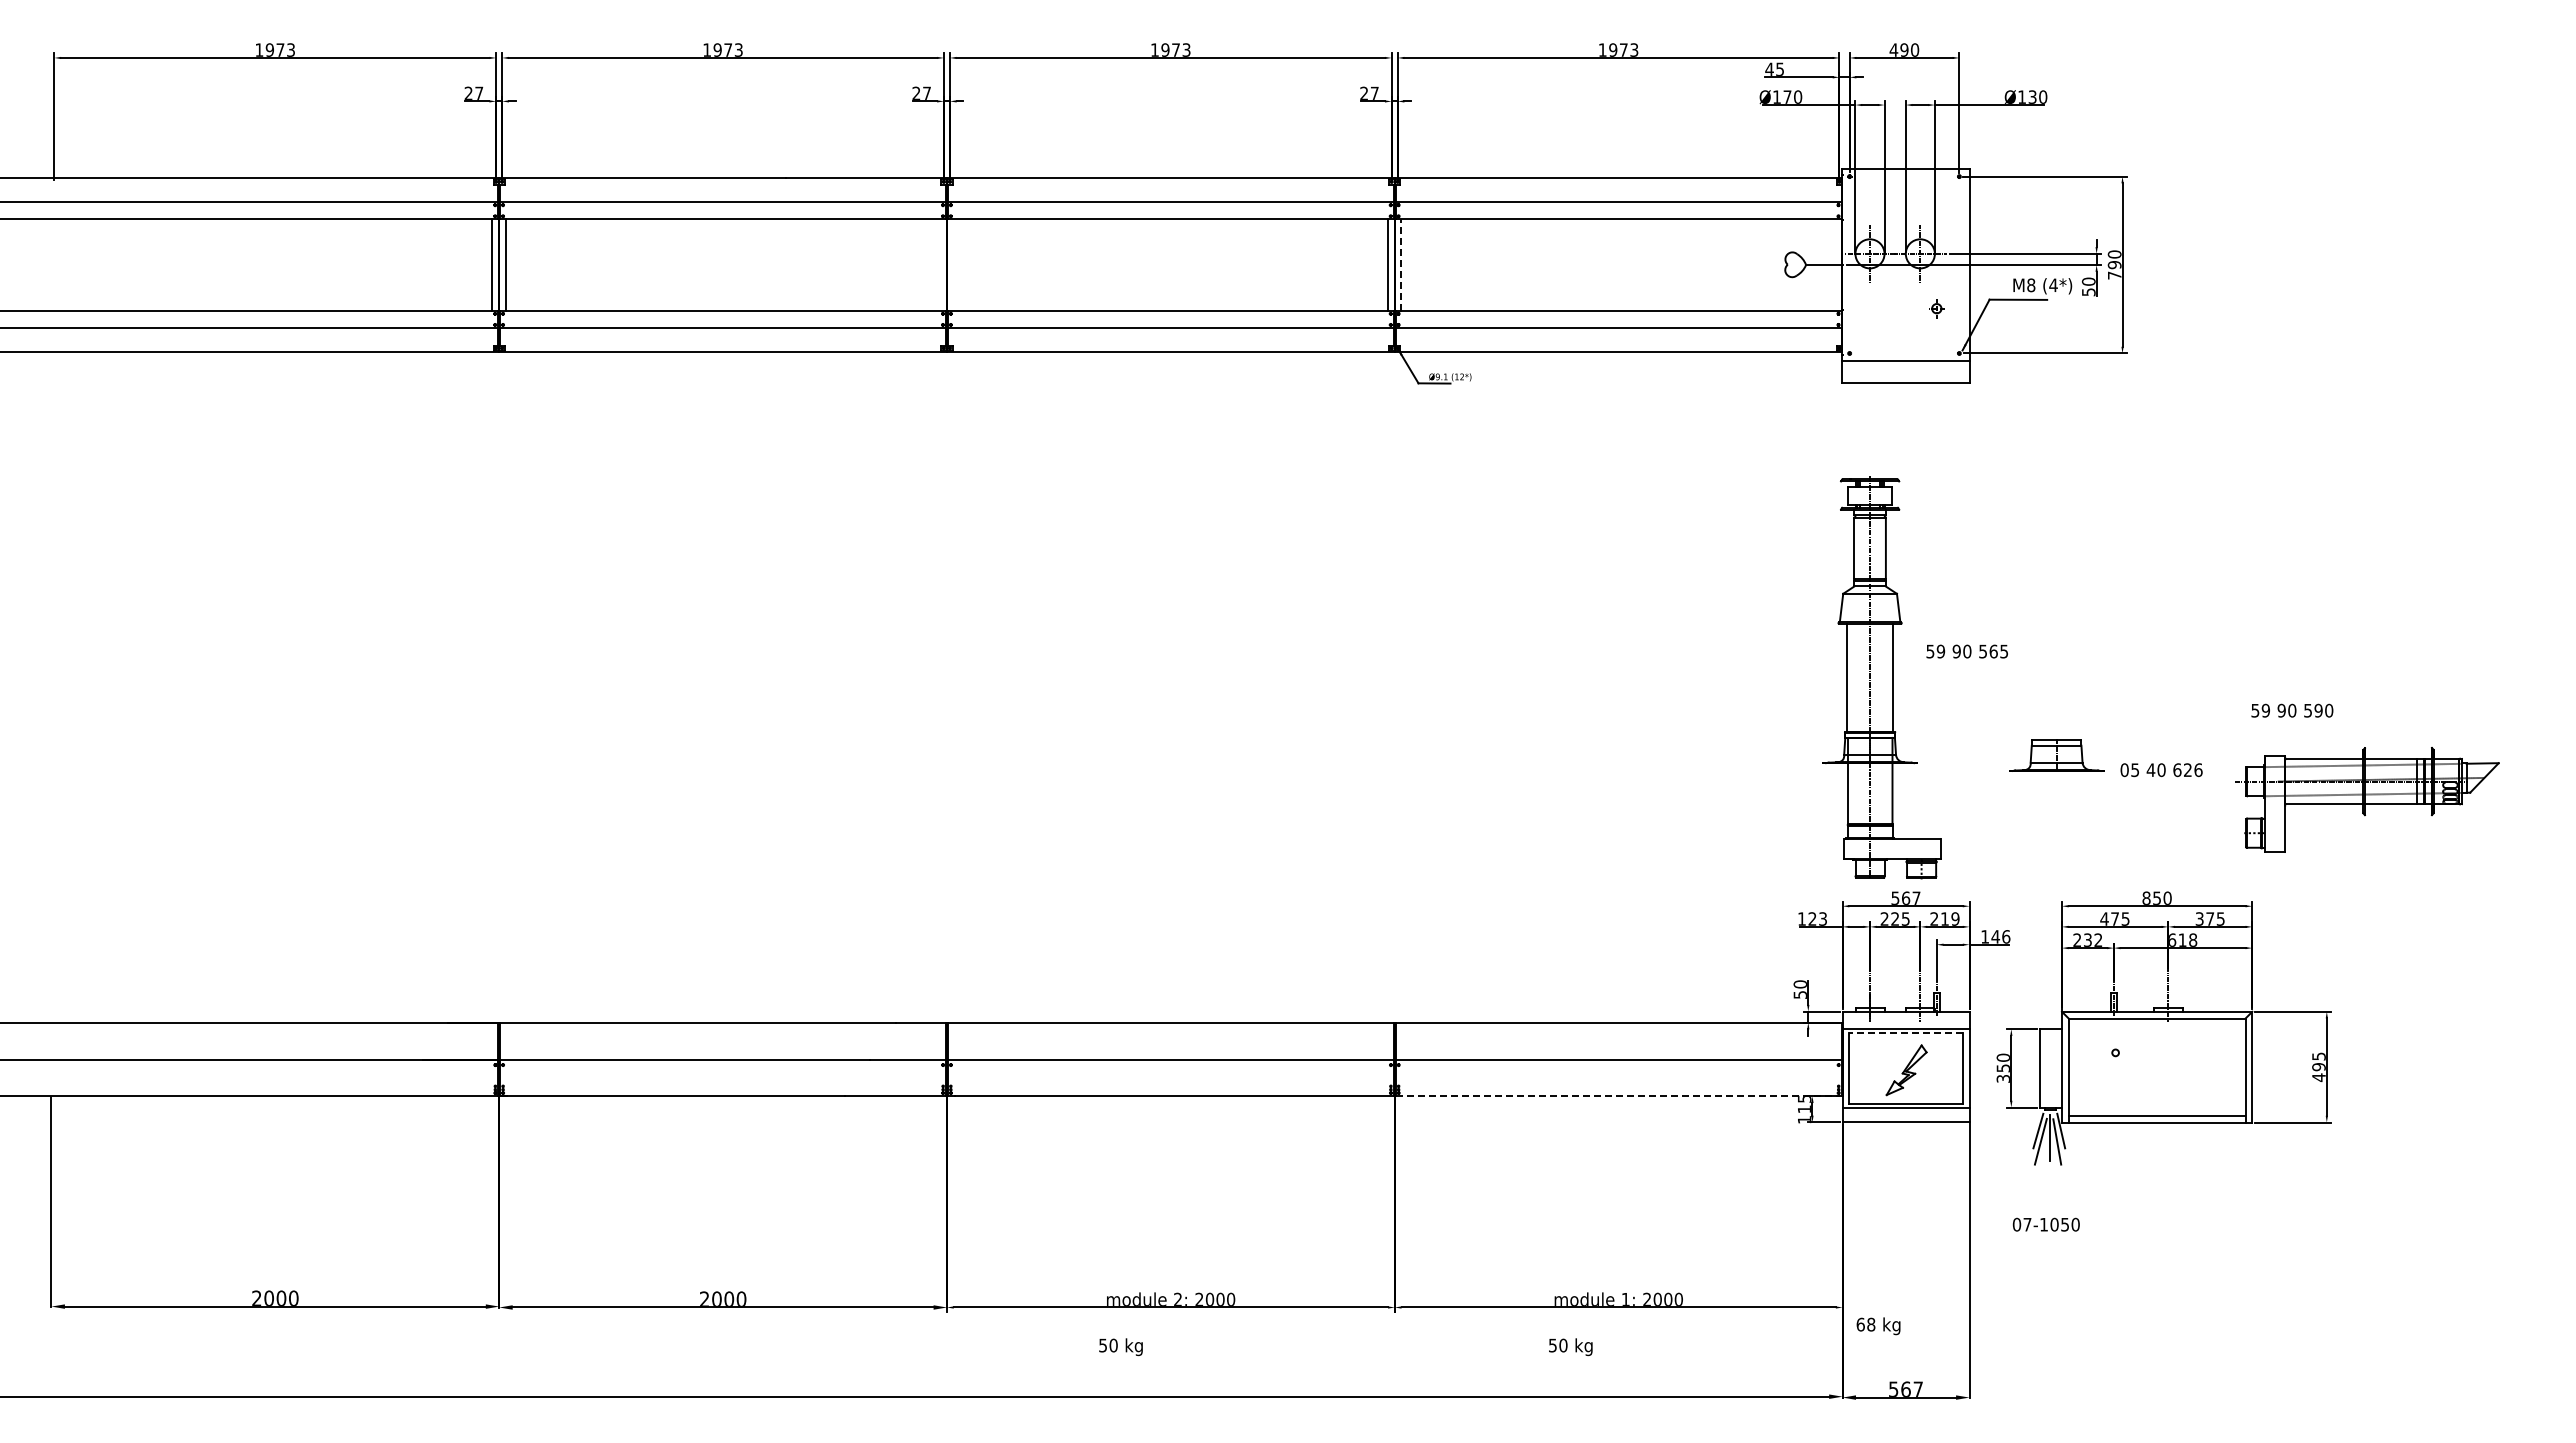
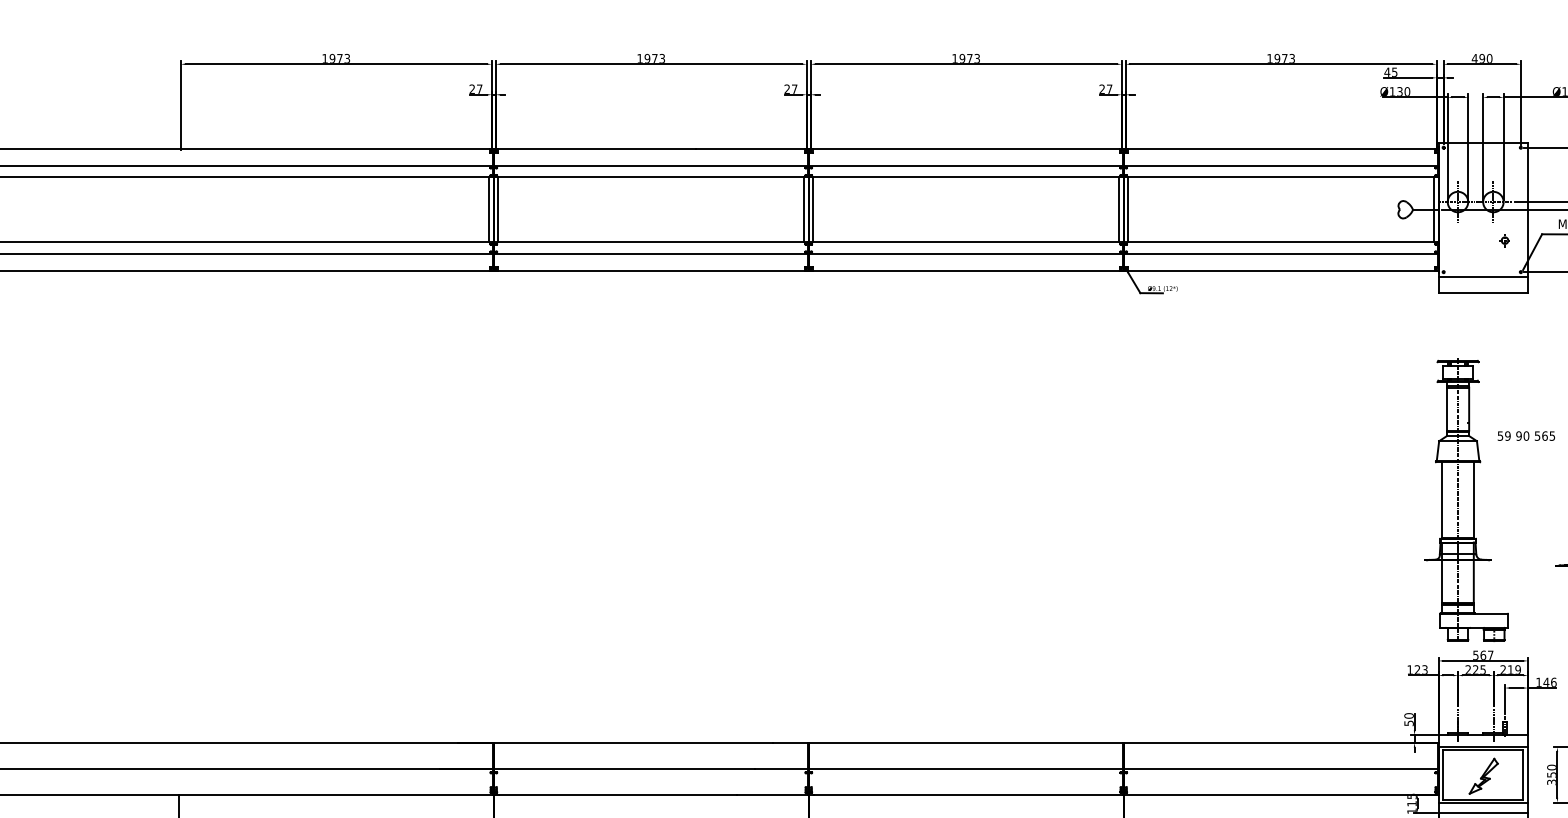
text: (1787, 96) -> (1399, 91), Ø170 -> Ø130
line: (940, 264) -> (804, 209), added
line: (953, 264) -> (813, 209), added
line: (1401, 264) -> (1128, 209), dashed -> solid
line: (1835, 264) -> (1433, 209), added
text: (1966, 651) -> (1525, 436), moved
line: (1906, 1033) -> (1483, 750), dashed -> solid
line: (1618, 1096) -> (1281, 794), dashed -> solid

